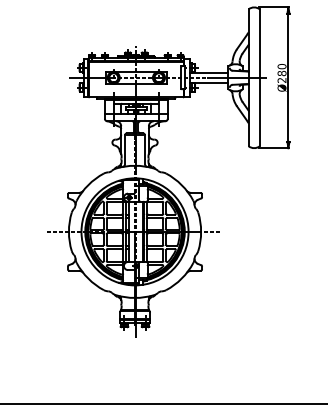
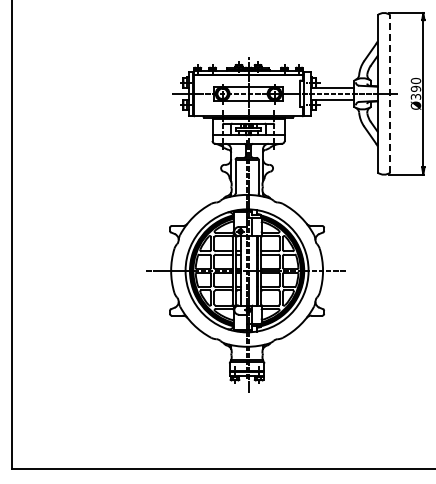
text: (282, 76) -> (416, 92), Ø280 -> Ø390
line: (259, 77) -> (390, 93), solid -> dashed

